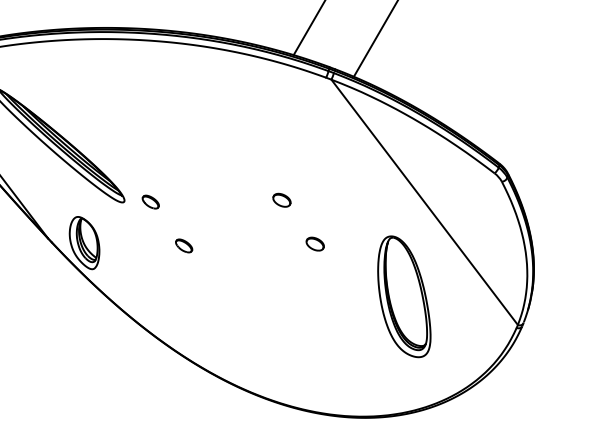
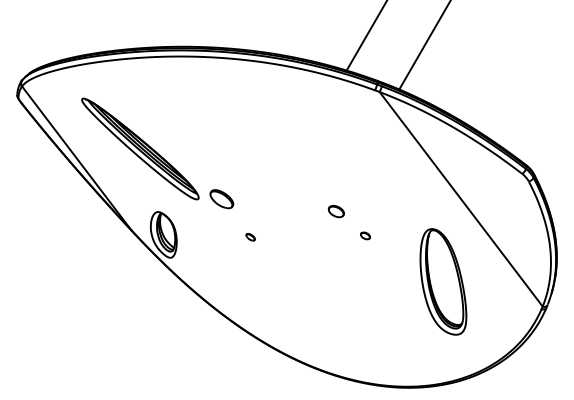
part: (280, 200) -> (335, 211), moved
part: (150, 201) -> (221, 198), size x1.6
part: (315, 243) -> (365, 235), size x0.6
part: (183, 244) -> (250, 236), size x0.6

